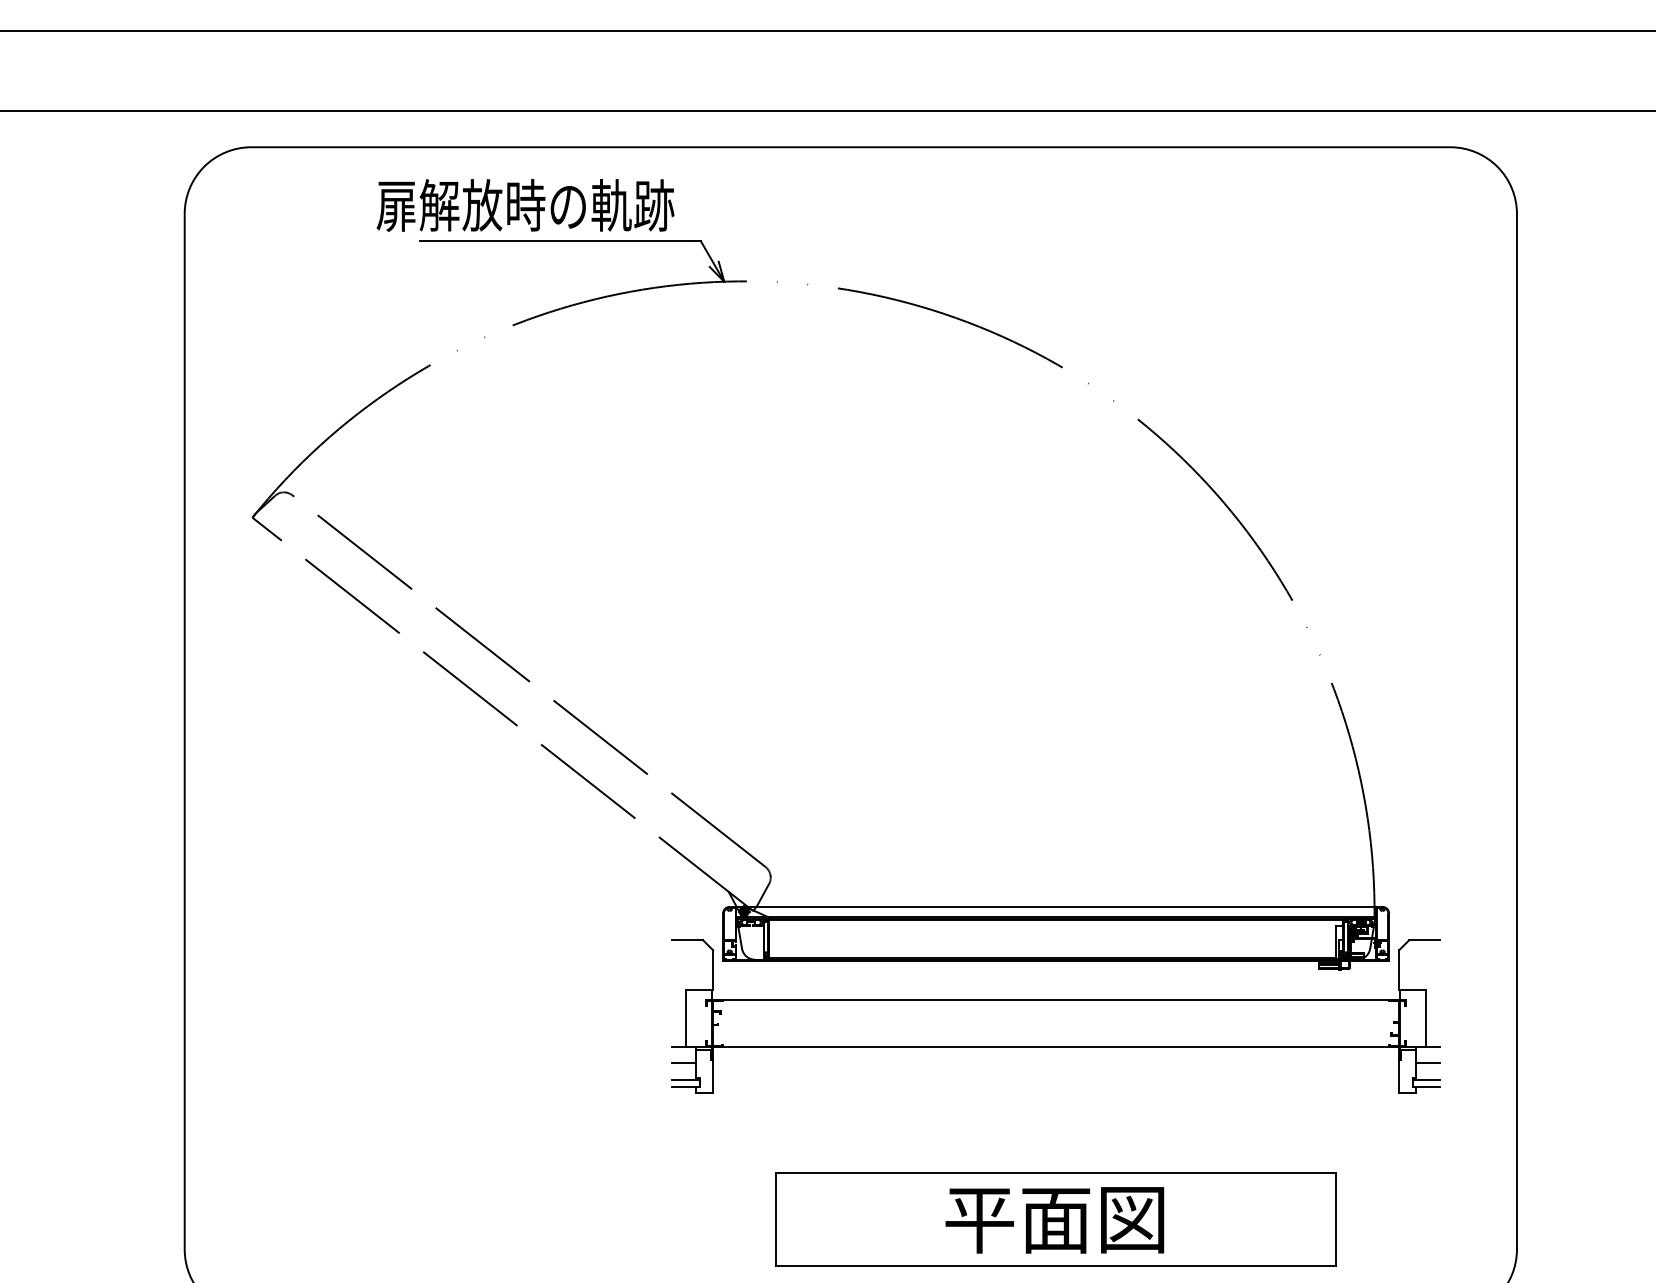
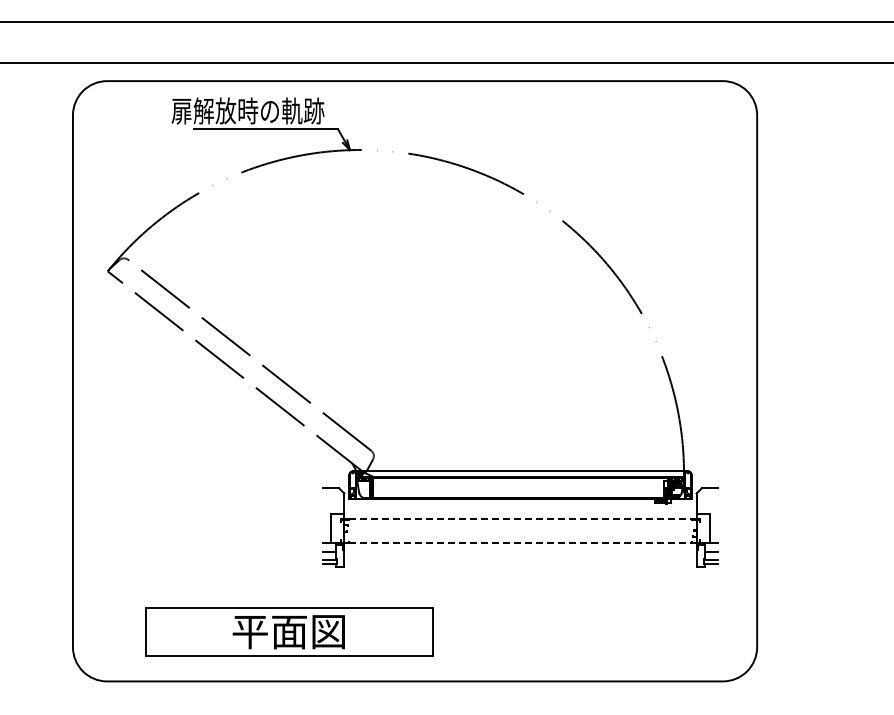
line: (1056, 1000) -> (520, 519), solid -> dashed
line: (1056, 1047) -> (520, 543), solid -> dashed
part: (1056, 1218) -> (289, 631), moved

